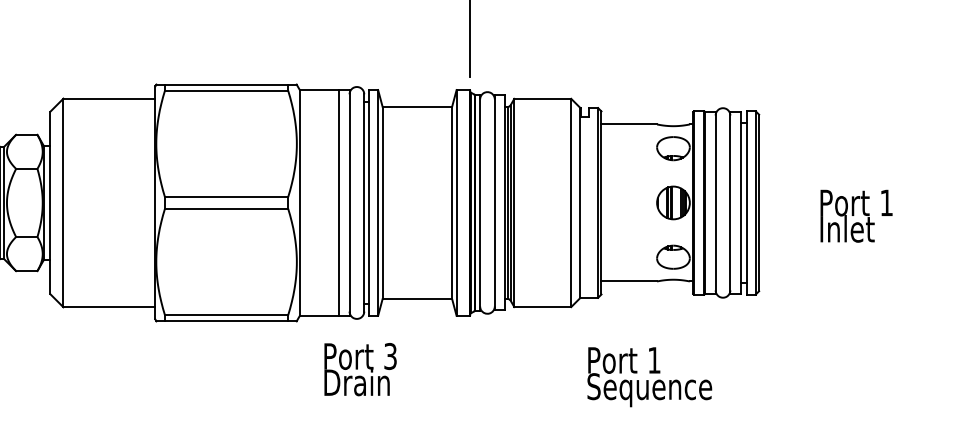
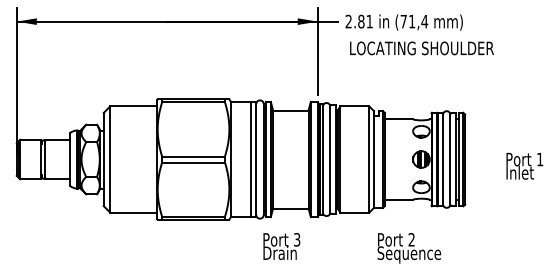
text: (855, 214) -> (524, 165), moved
text: (653, 359) -> (411, 239), 1 -> 2
text: (359, 369) -> (281, 246), moved

